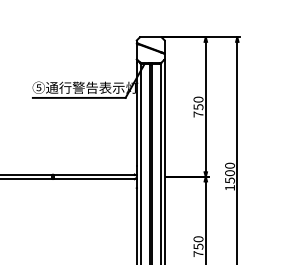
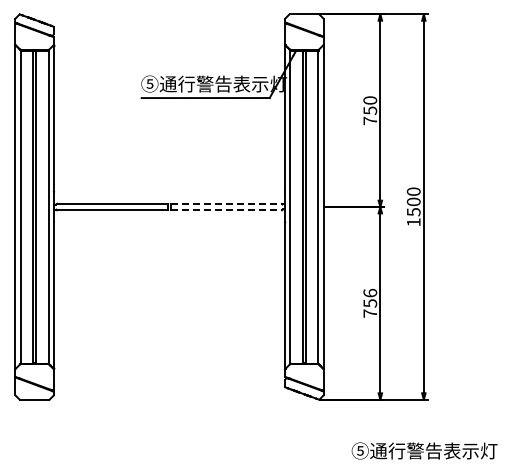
line: (94, 174) -> (226, 203), solid -> dashed
line: (94, 179) -> (226, 210), solid -> dashed
text: (197, 238) -> (369, 292), 750 -> 756

